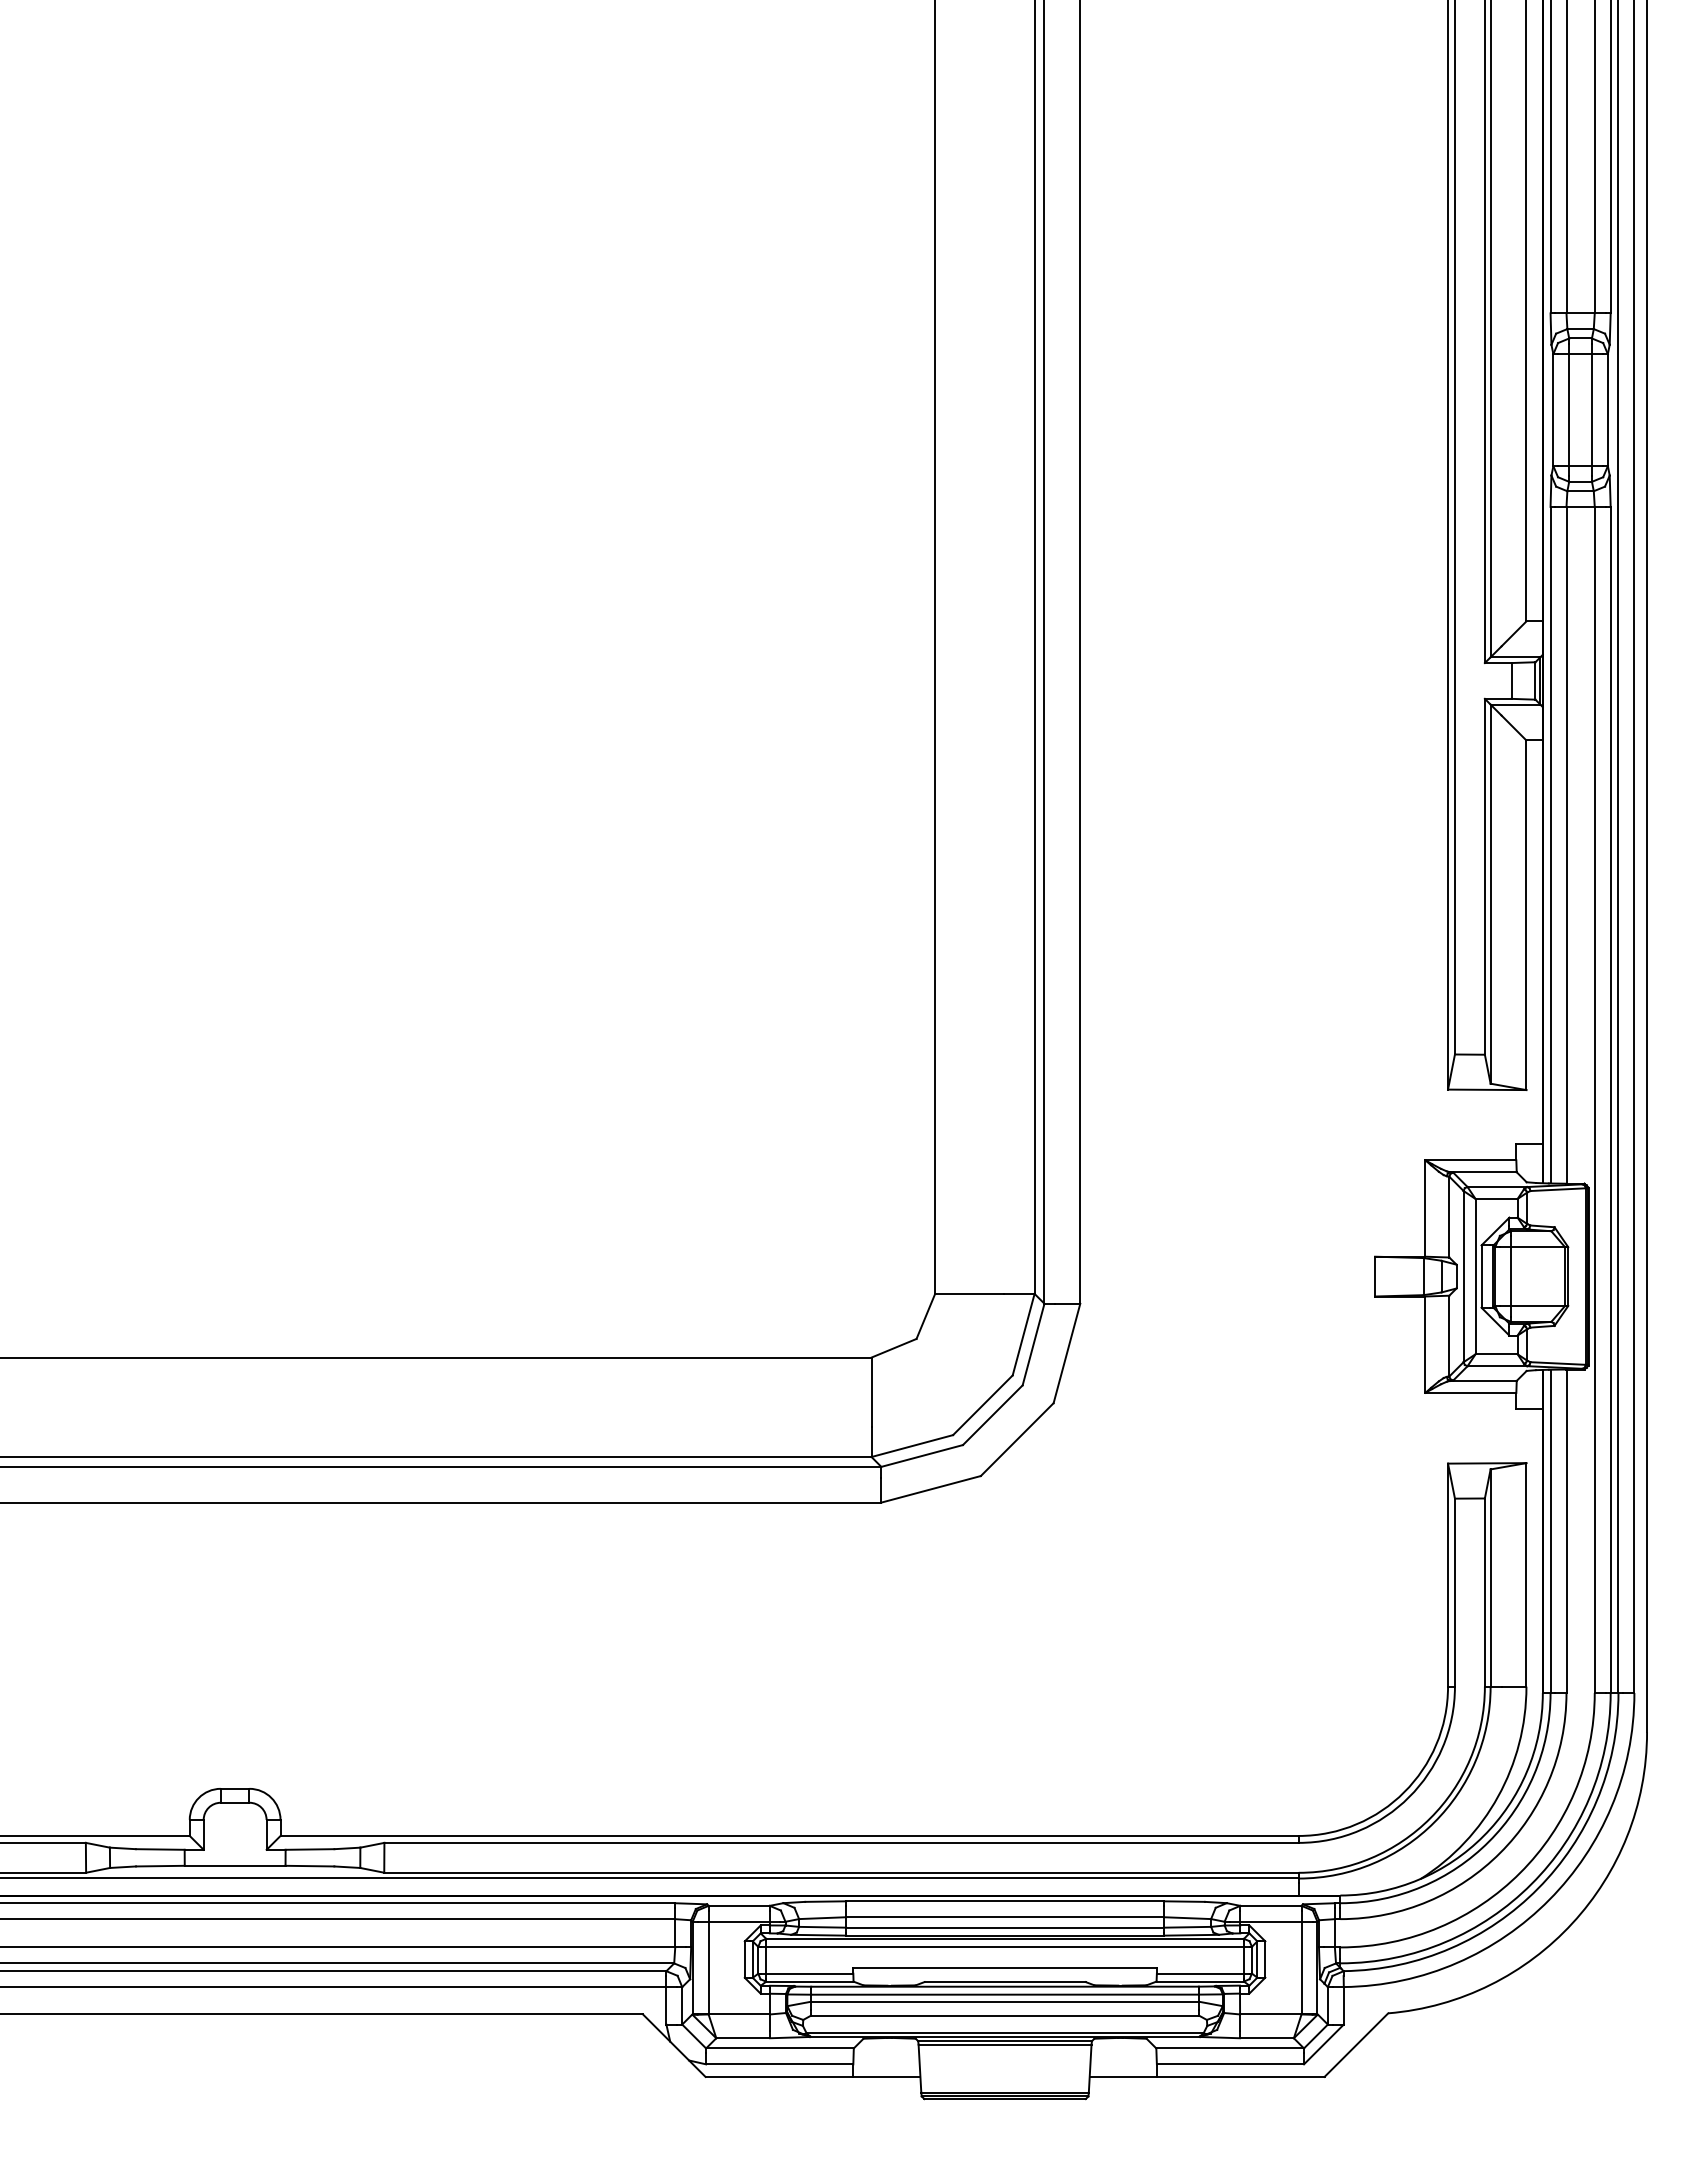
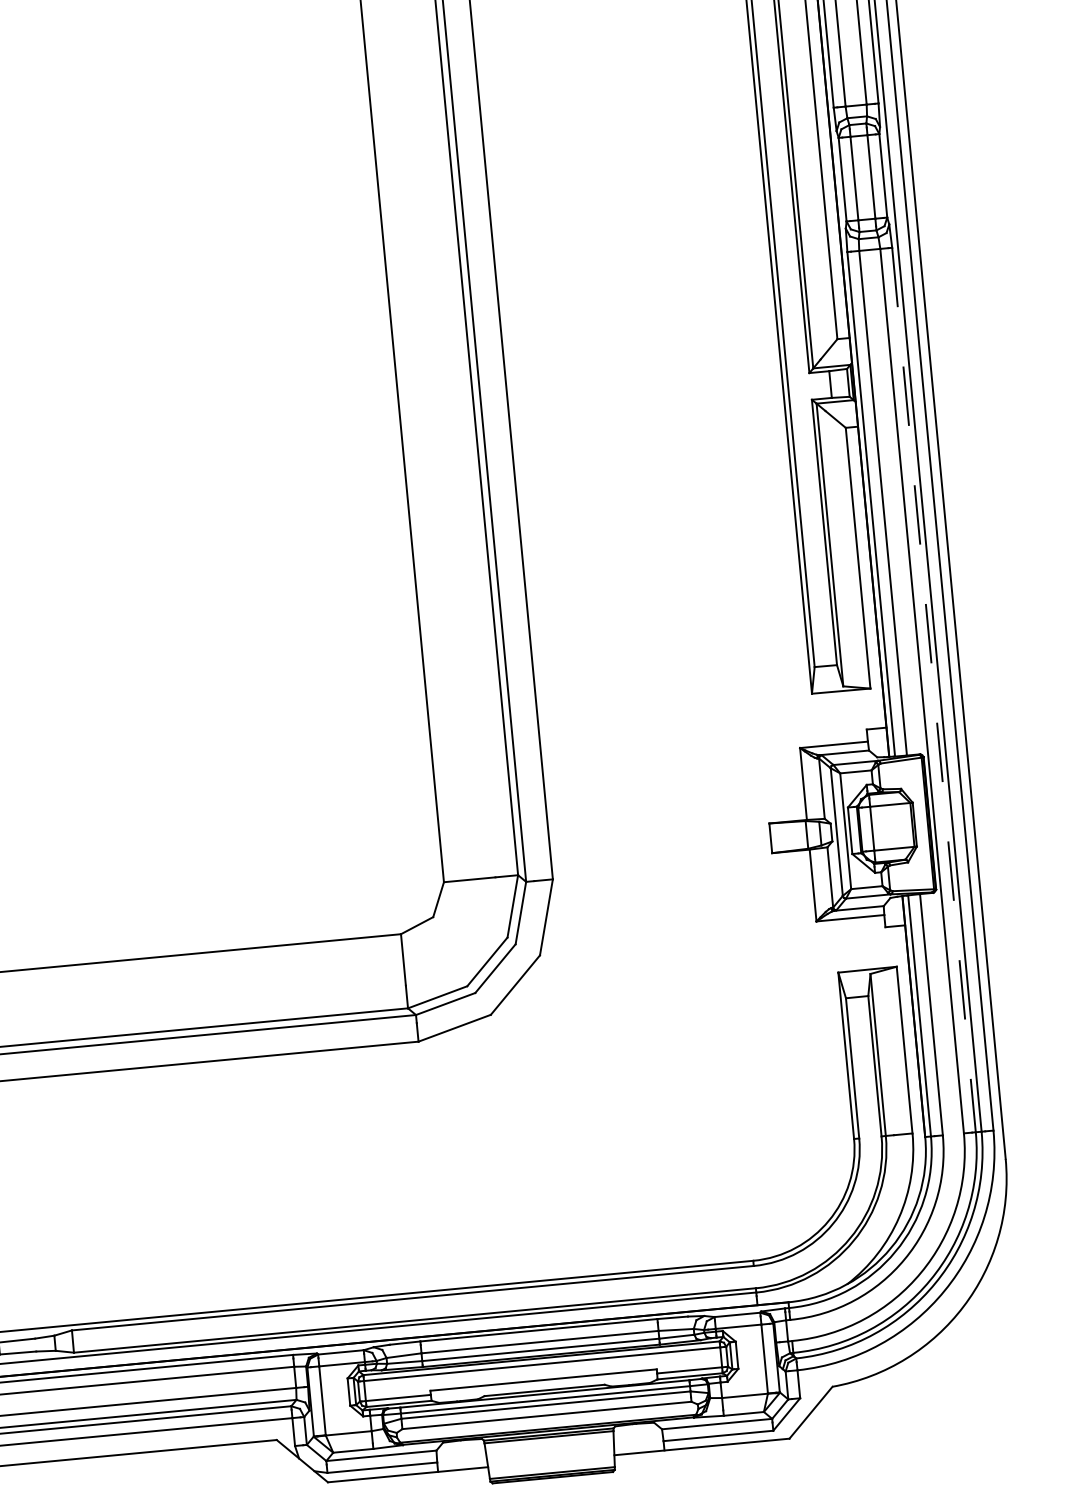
line: (1610, 1100) -> (933, 690), solid -> dashed

